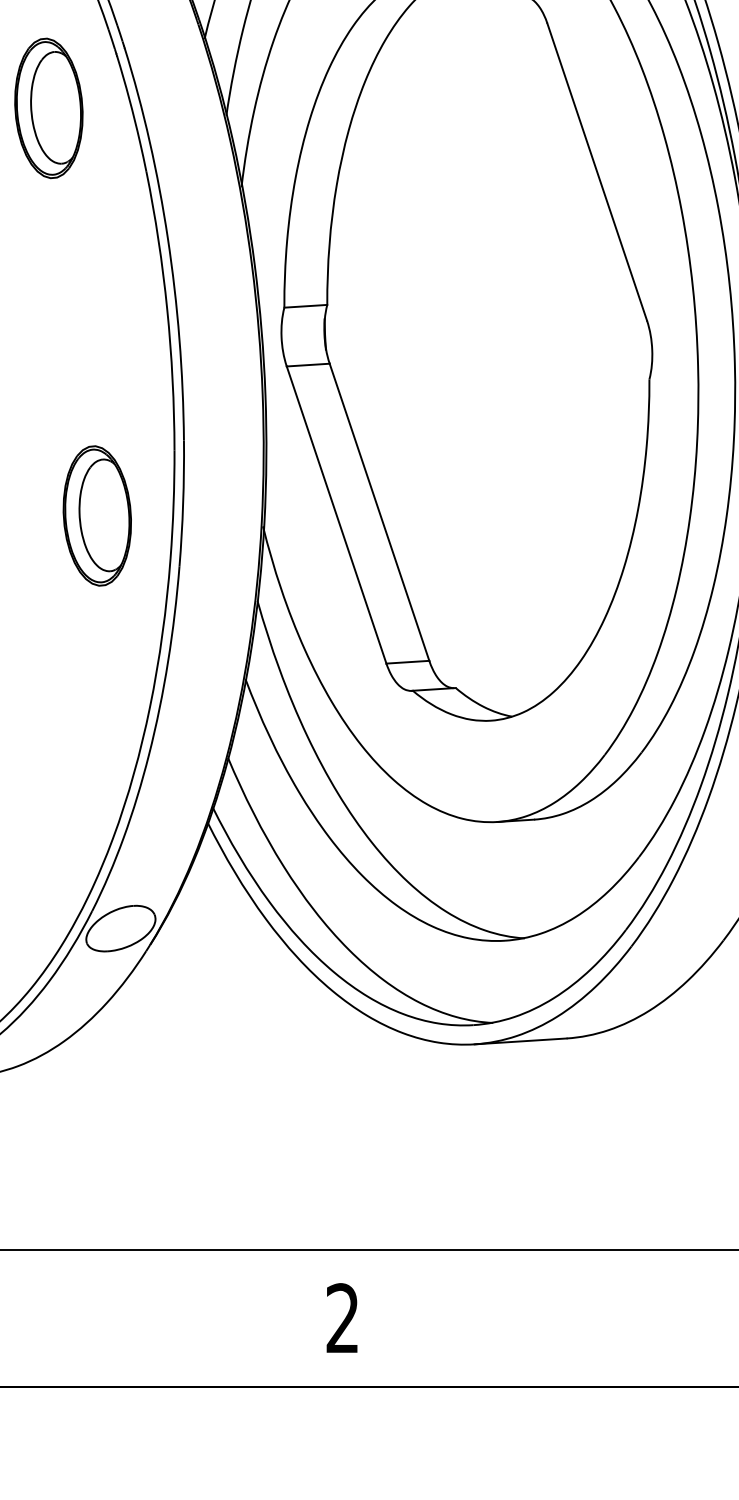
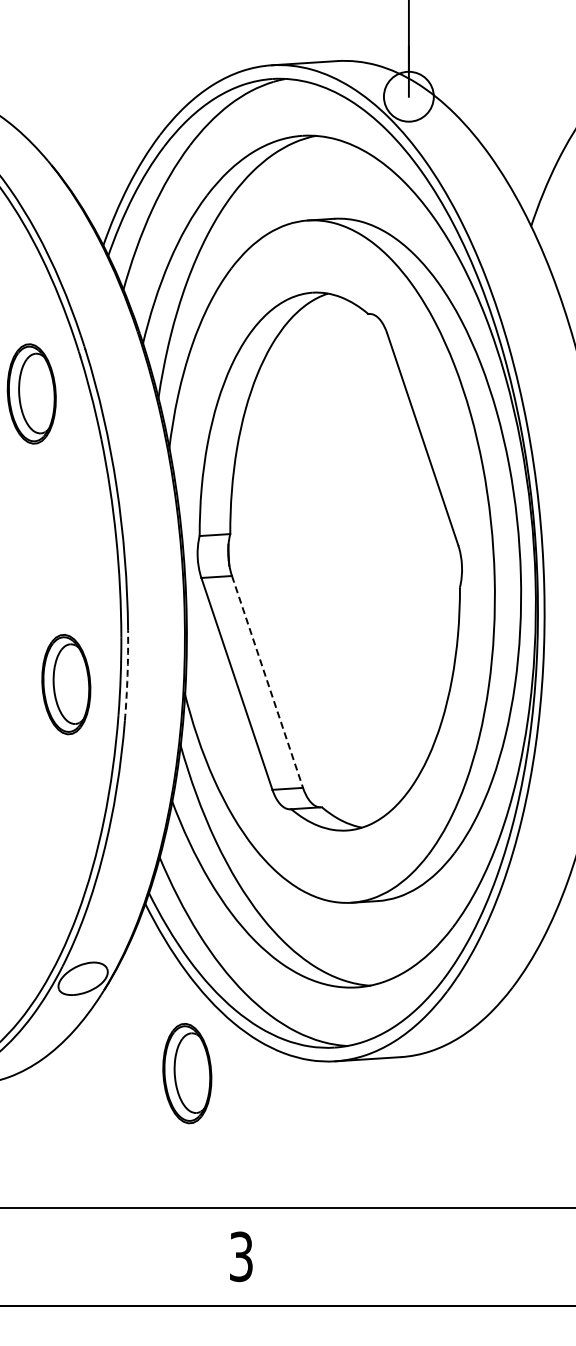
arc: (183, 503) -> (127, 675), solid -> dashed
line: (379, 511) -> (267, 681), solid -> dashed
part: (267, 1061) -> (187, 1073), added
text: (341, 1318) -> (240, 1256), 2 -> 3

